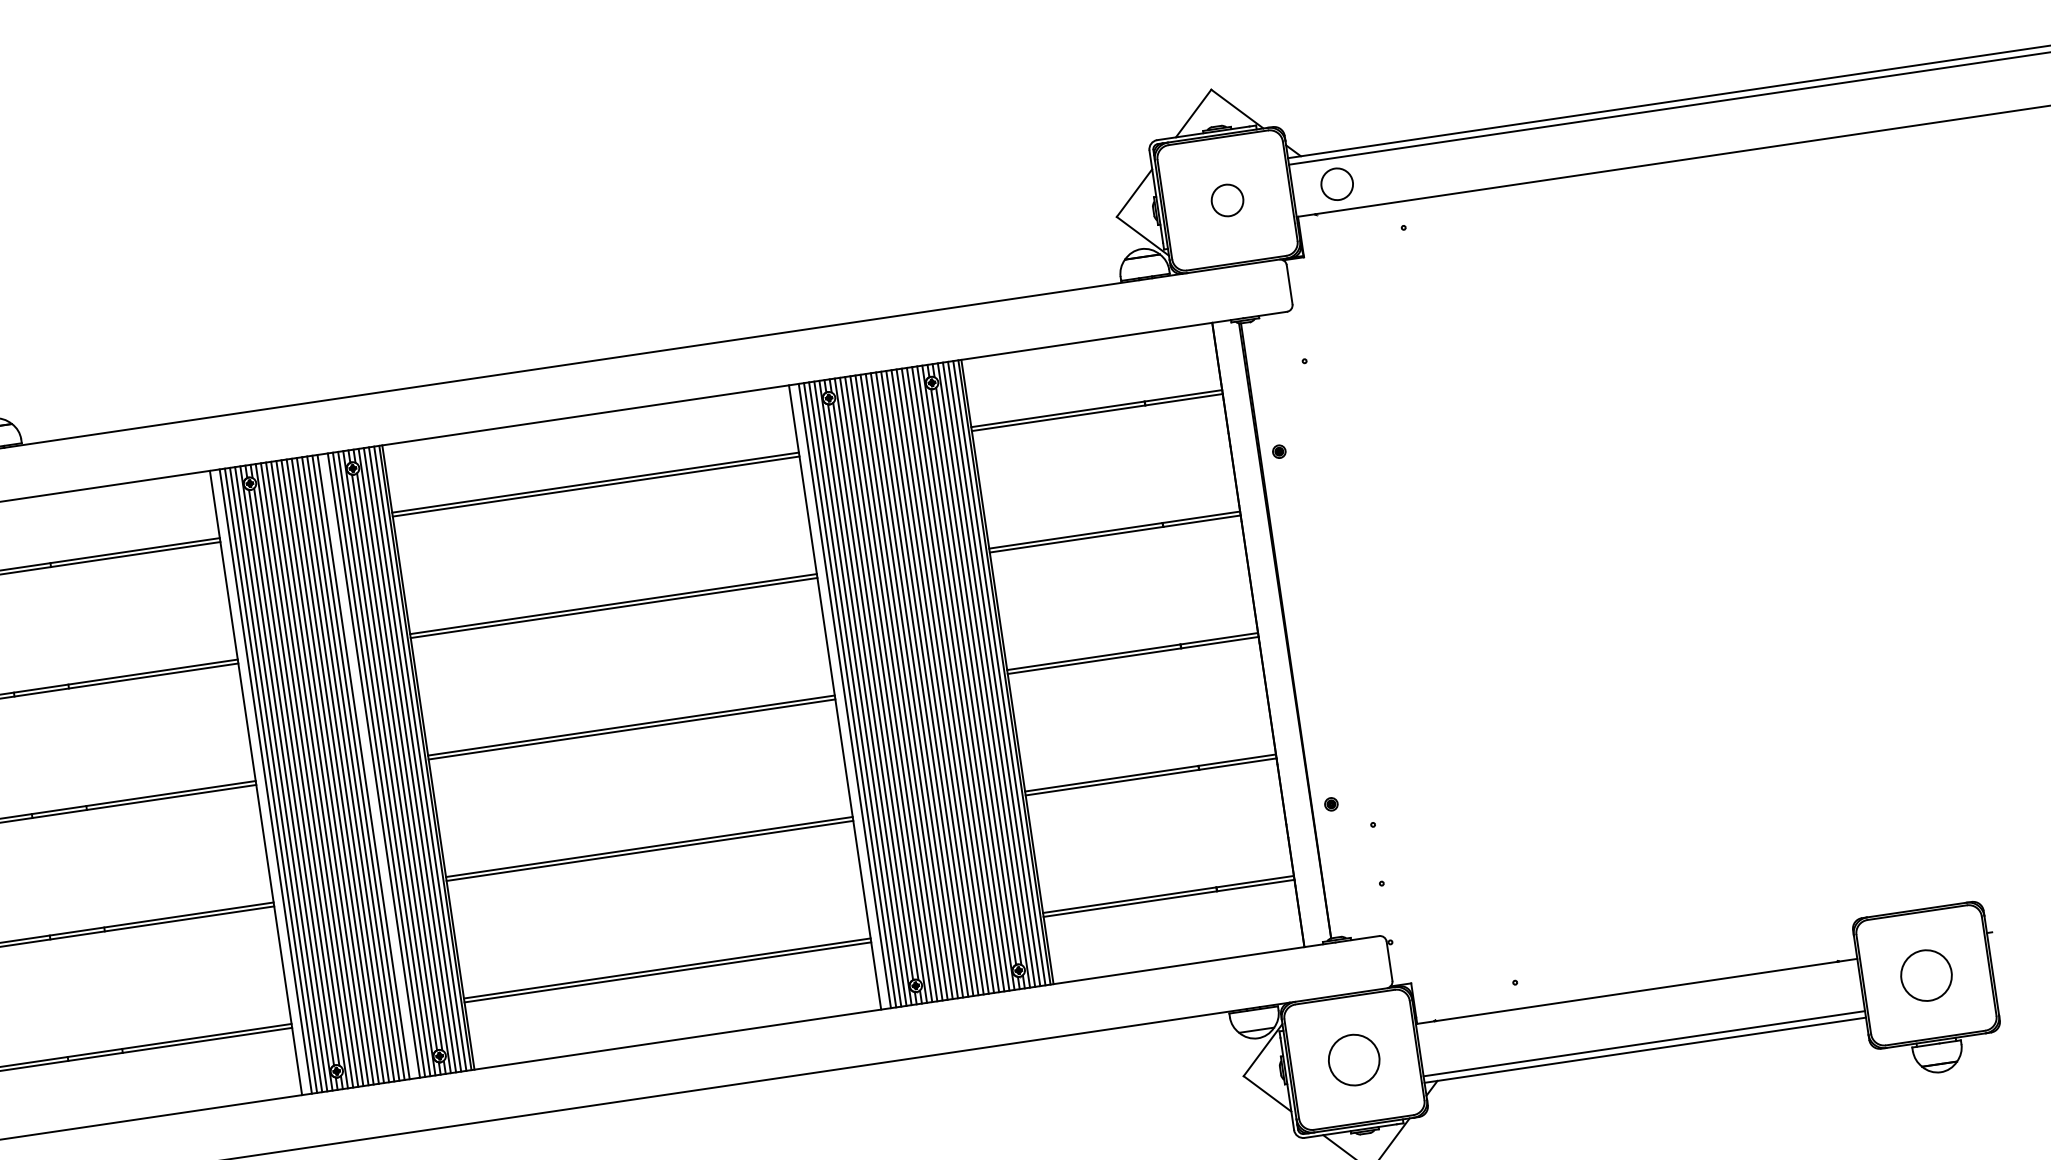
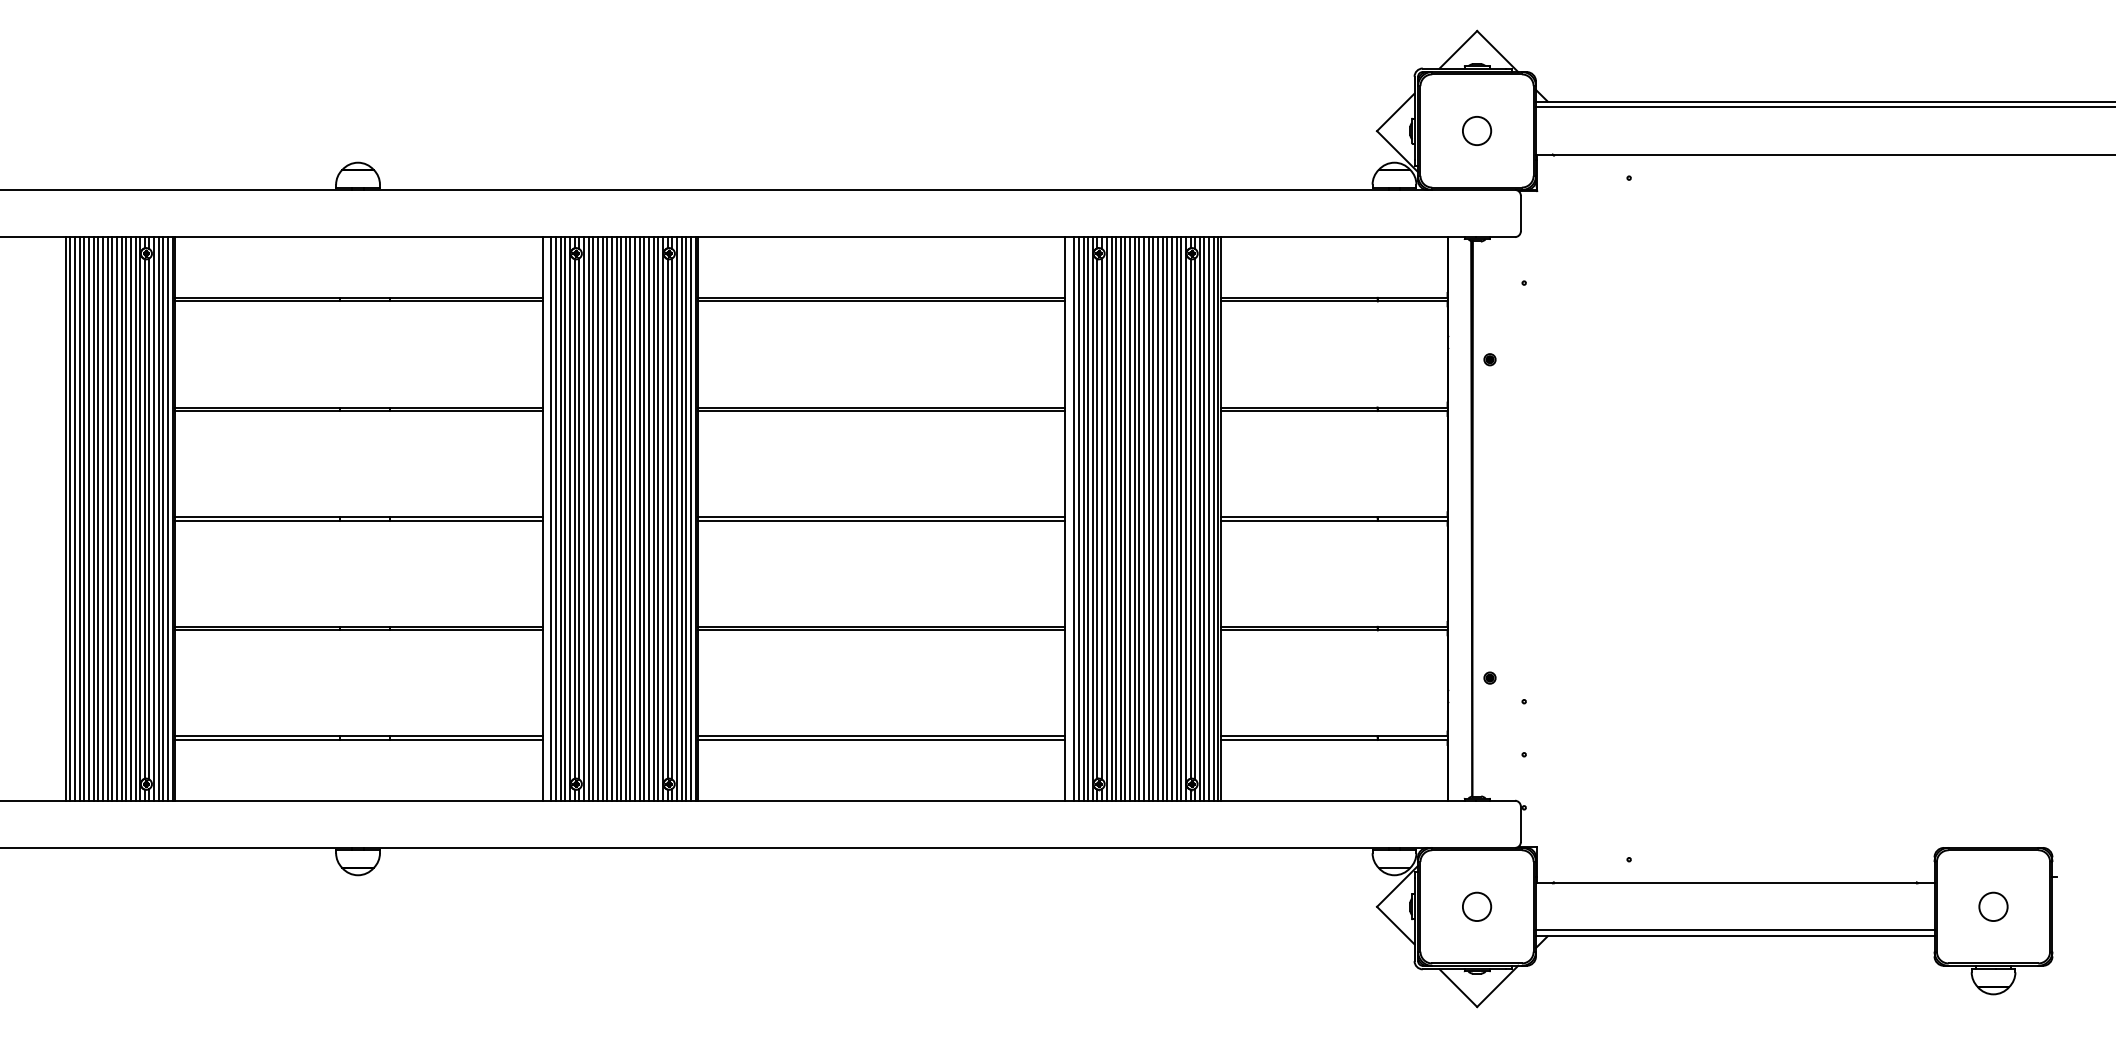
circle: (1337, 183) -> (1576, 130), removed
line: (368, 765) -> (644, 518), added
circle: (1926, 974) -> (1993, 906), size x0.62
circle: (1354, 1059) -> (1477, 906), size x0.62

